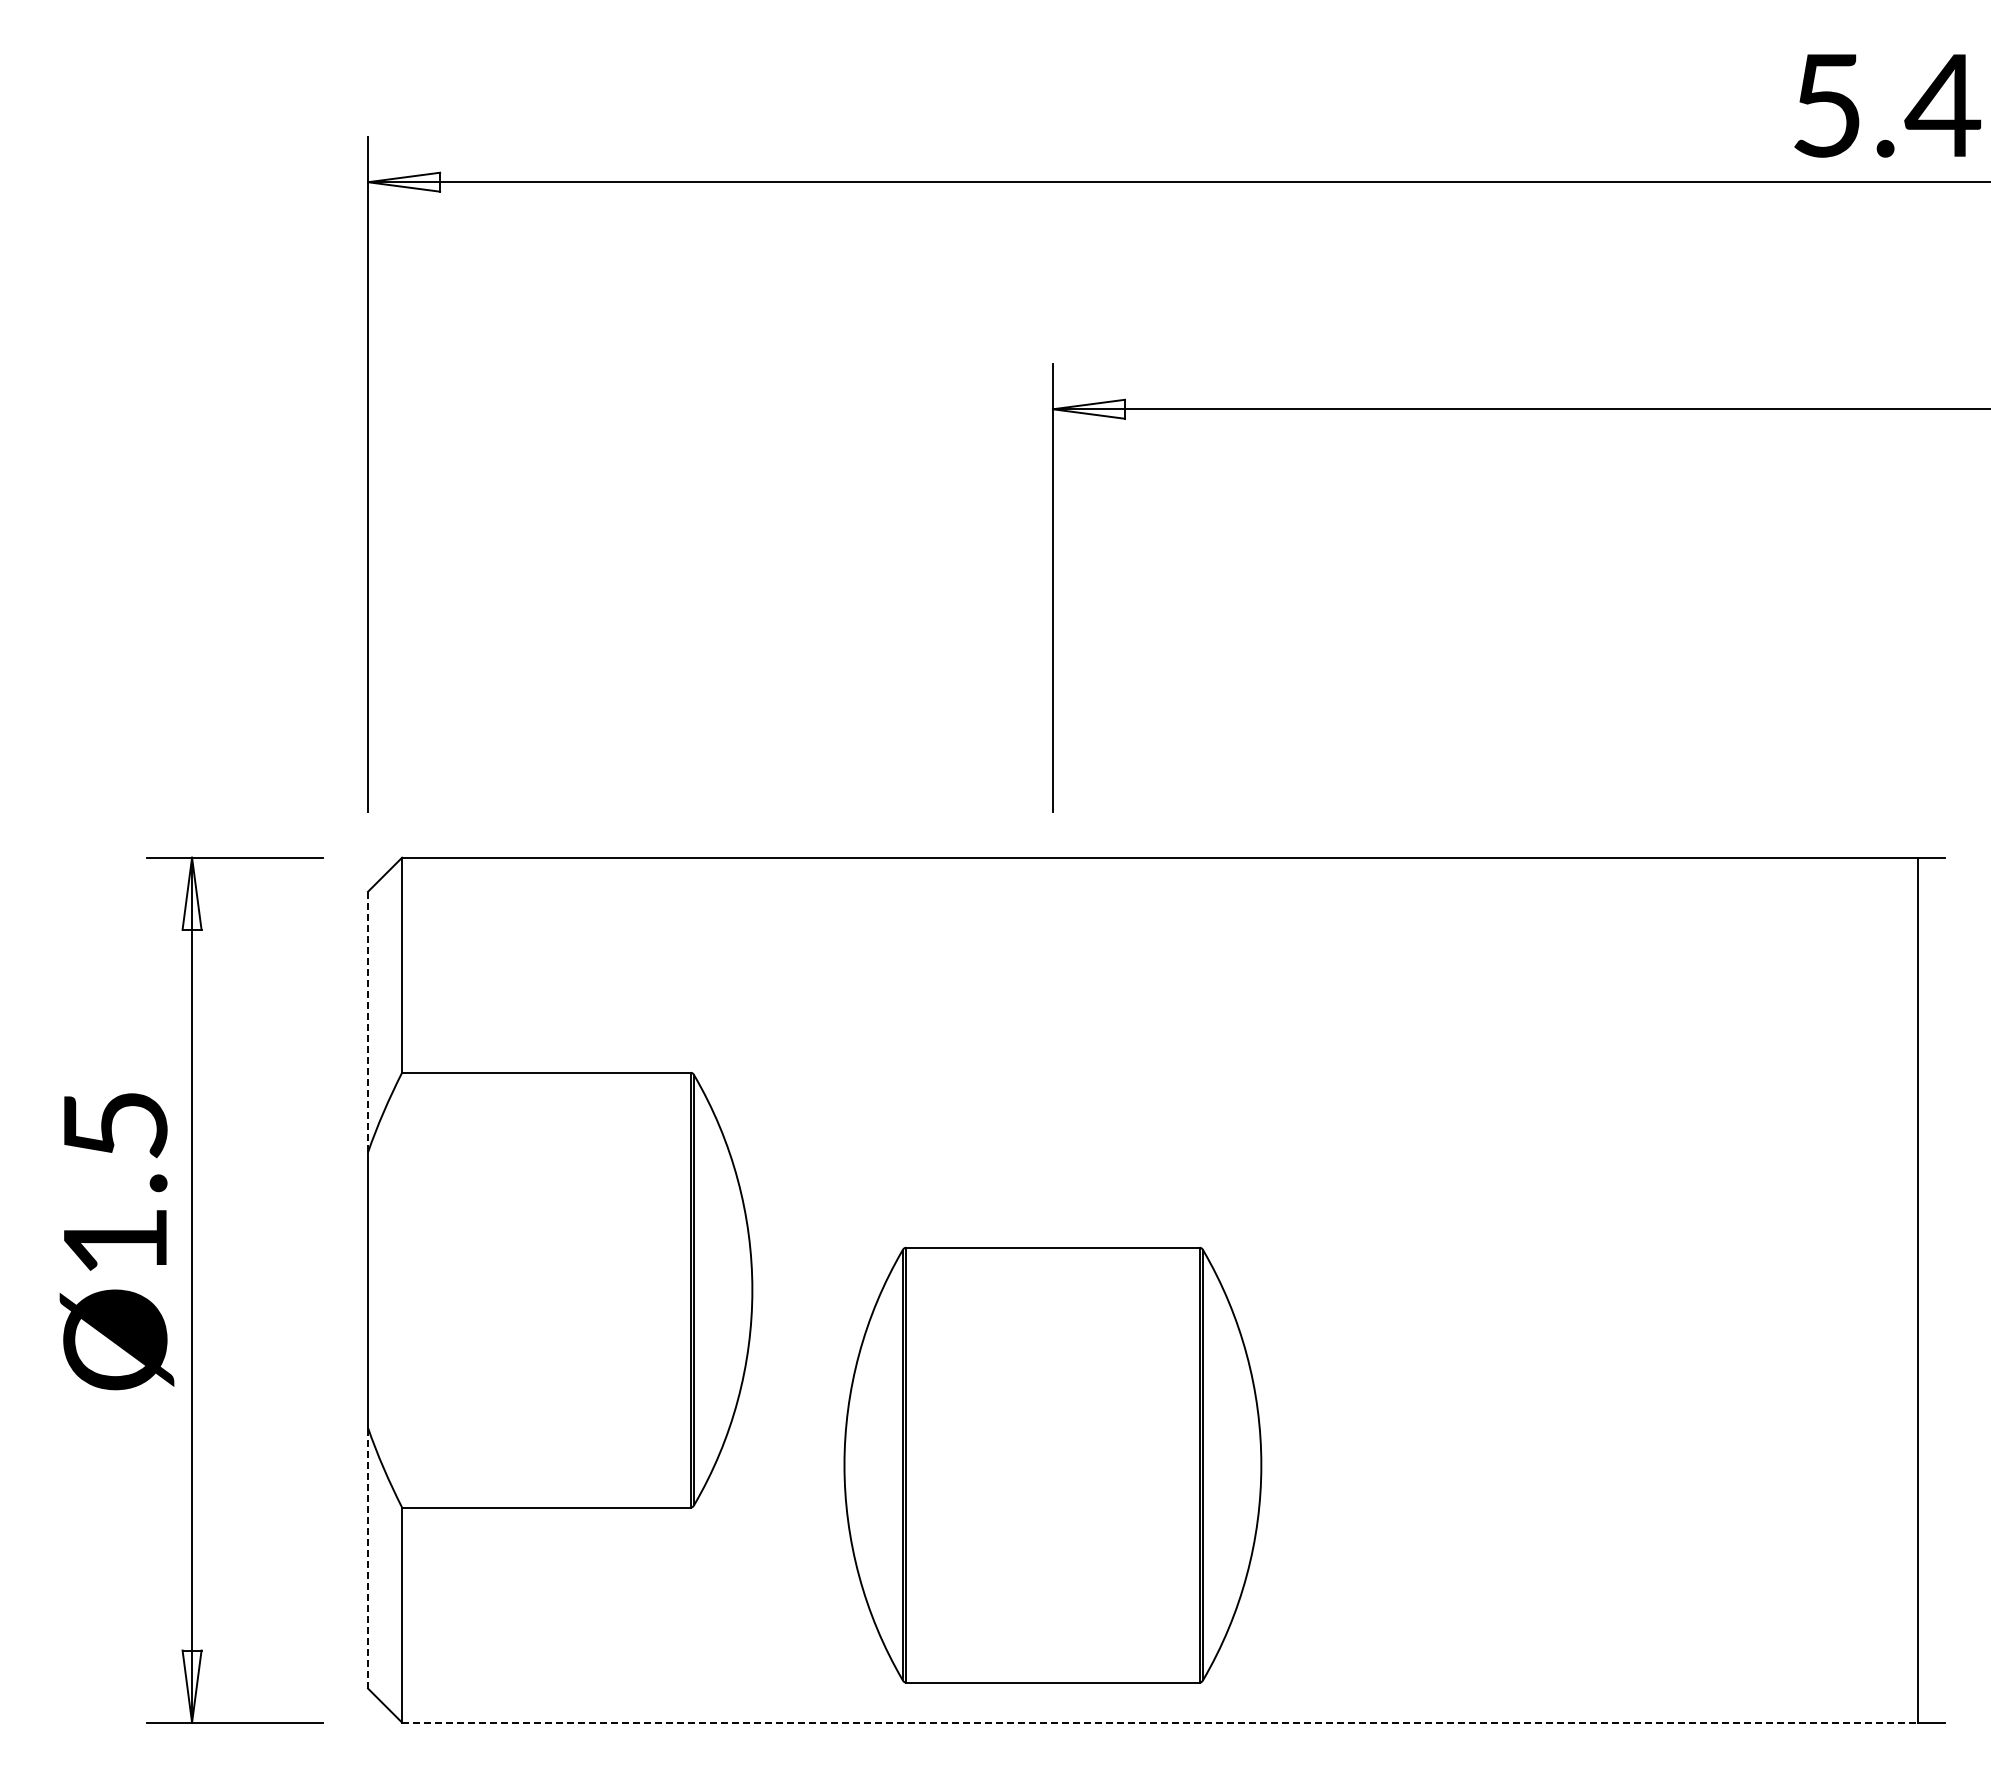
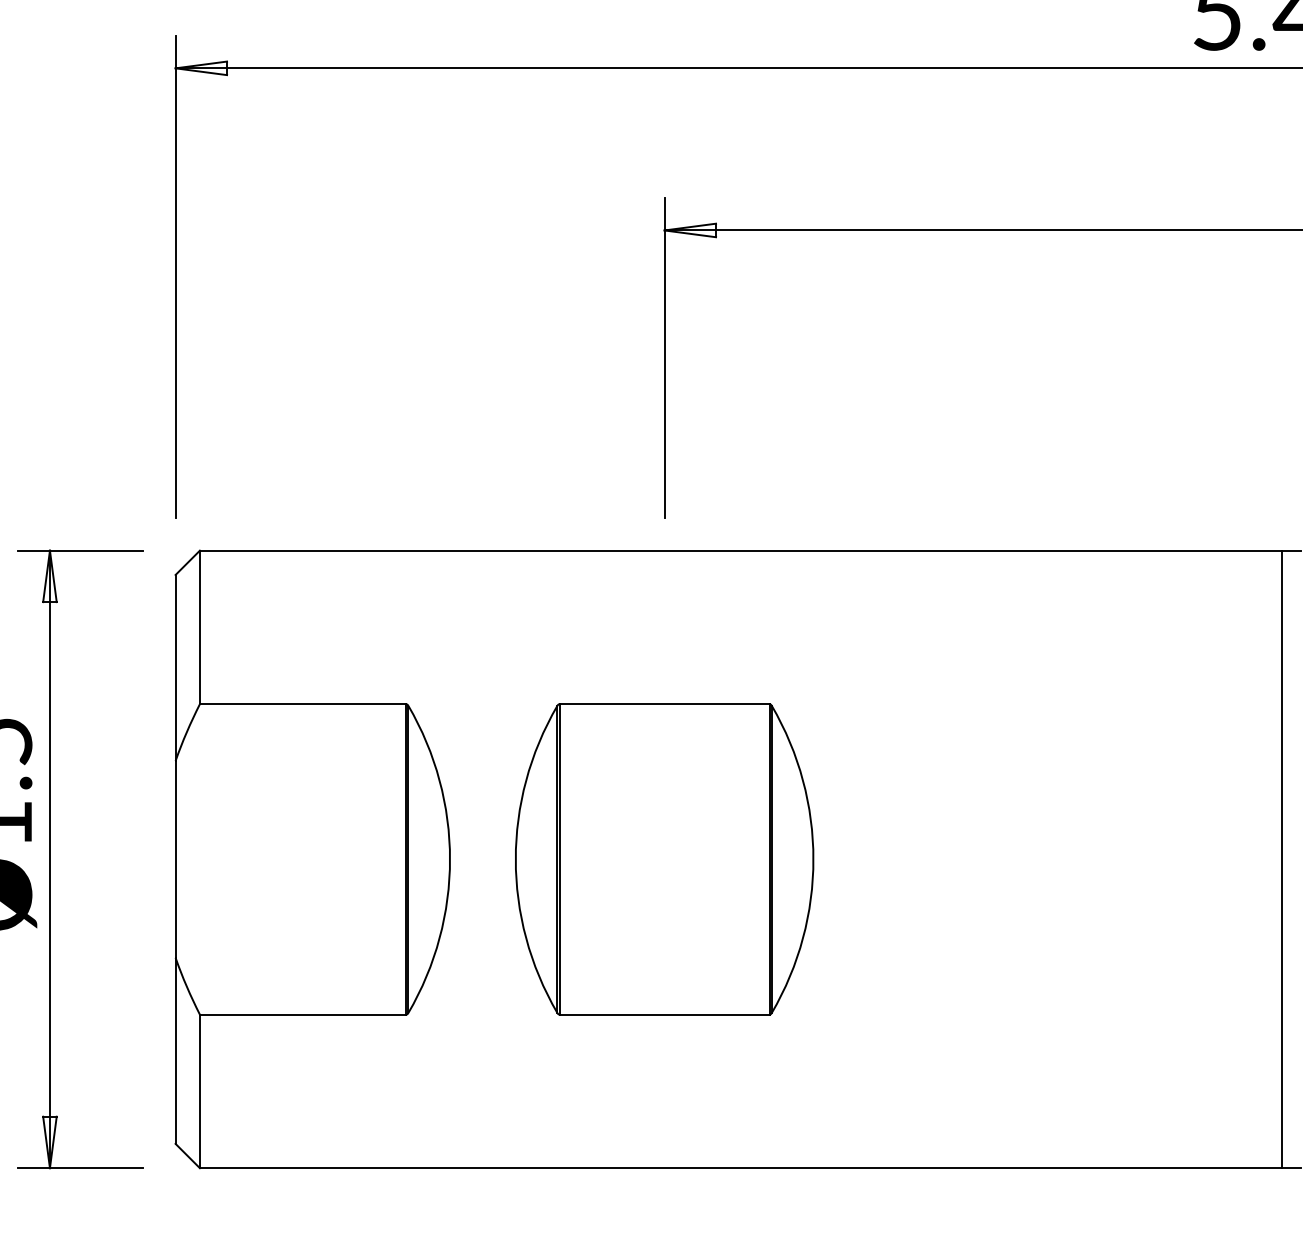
line: (368, 1021) -> (175, 667), dashed -> solid
part: (1052, 1464) -> (664, 858), moved
line: (368, 1557) -> (175, 1050), dashed -> solid
line: (1160, 1722) -> (741, 1168), dashed -> solid

